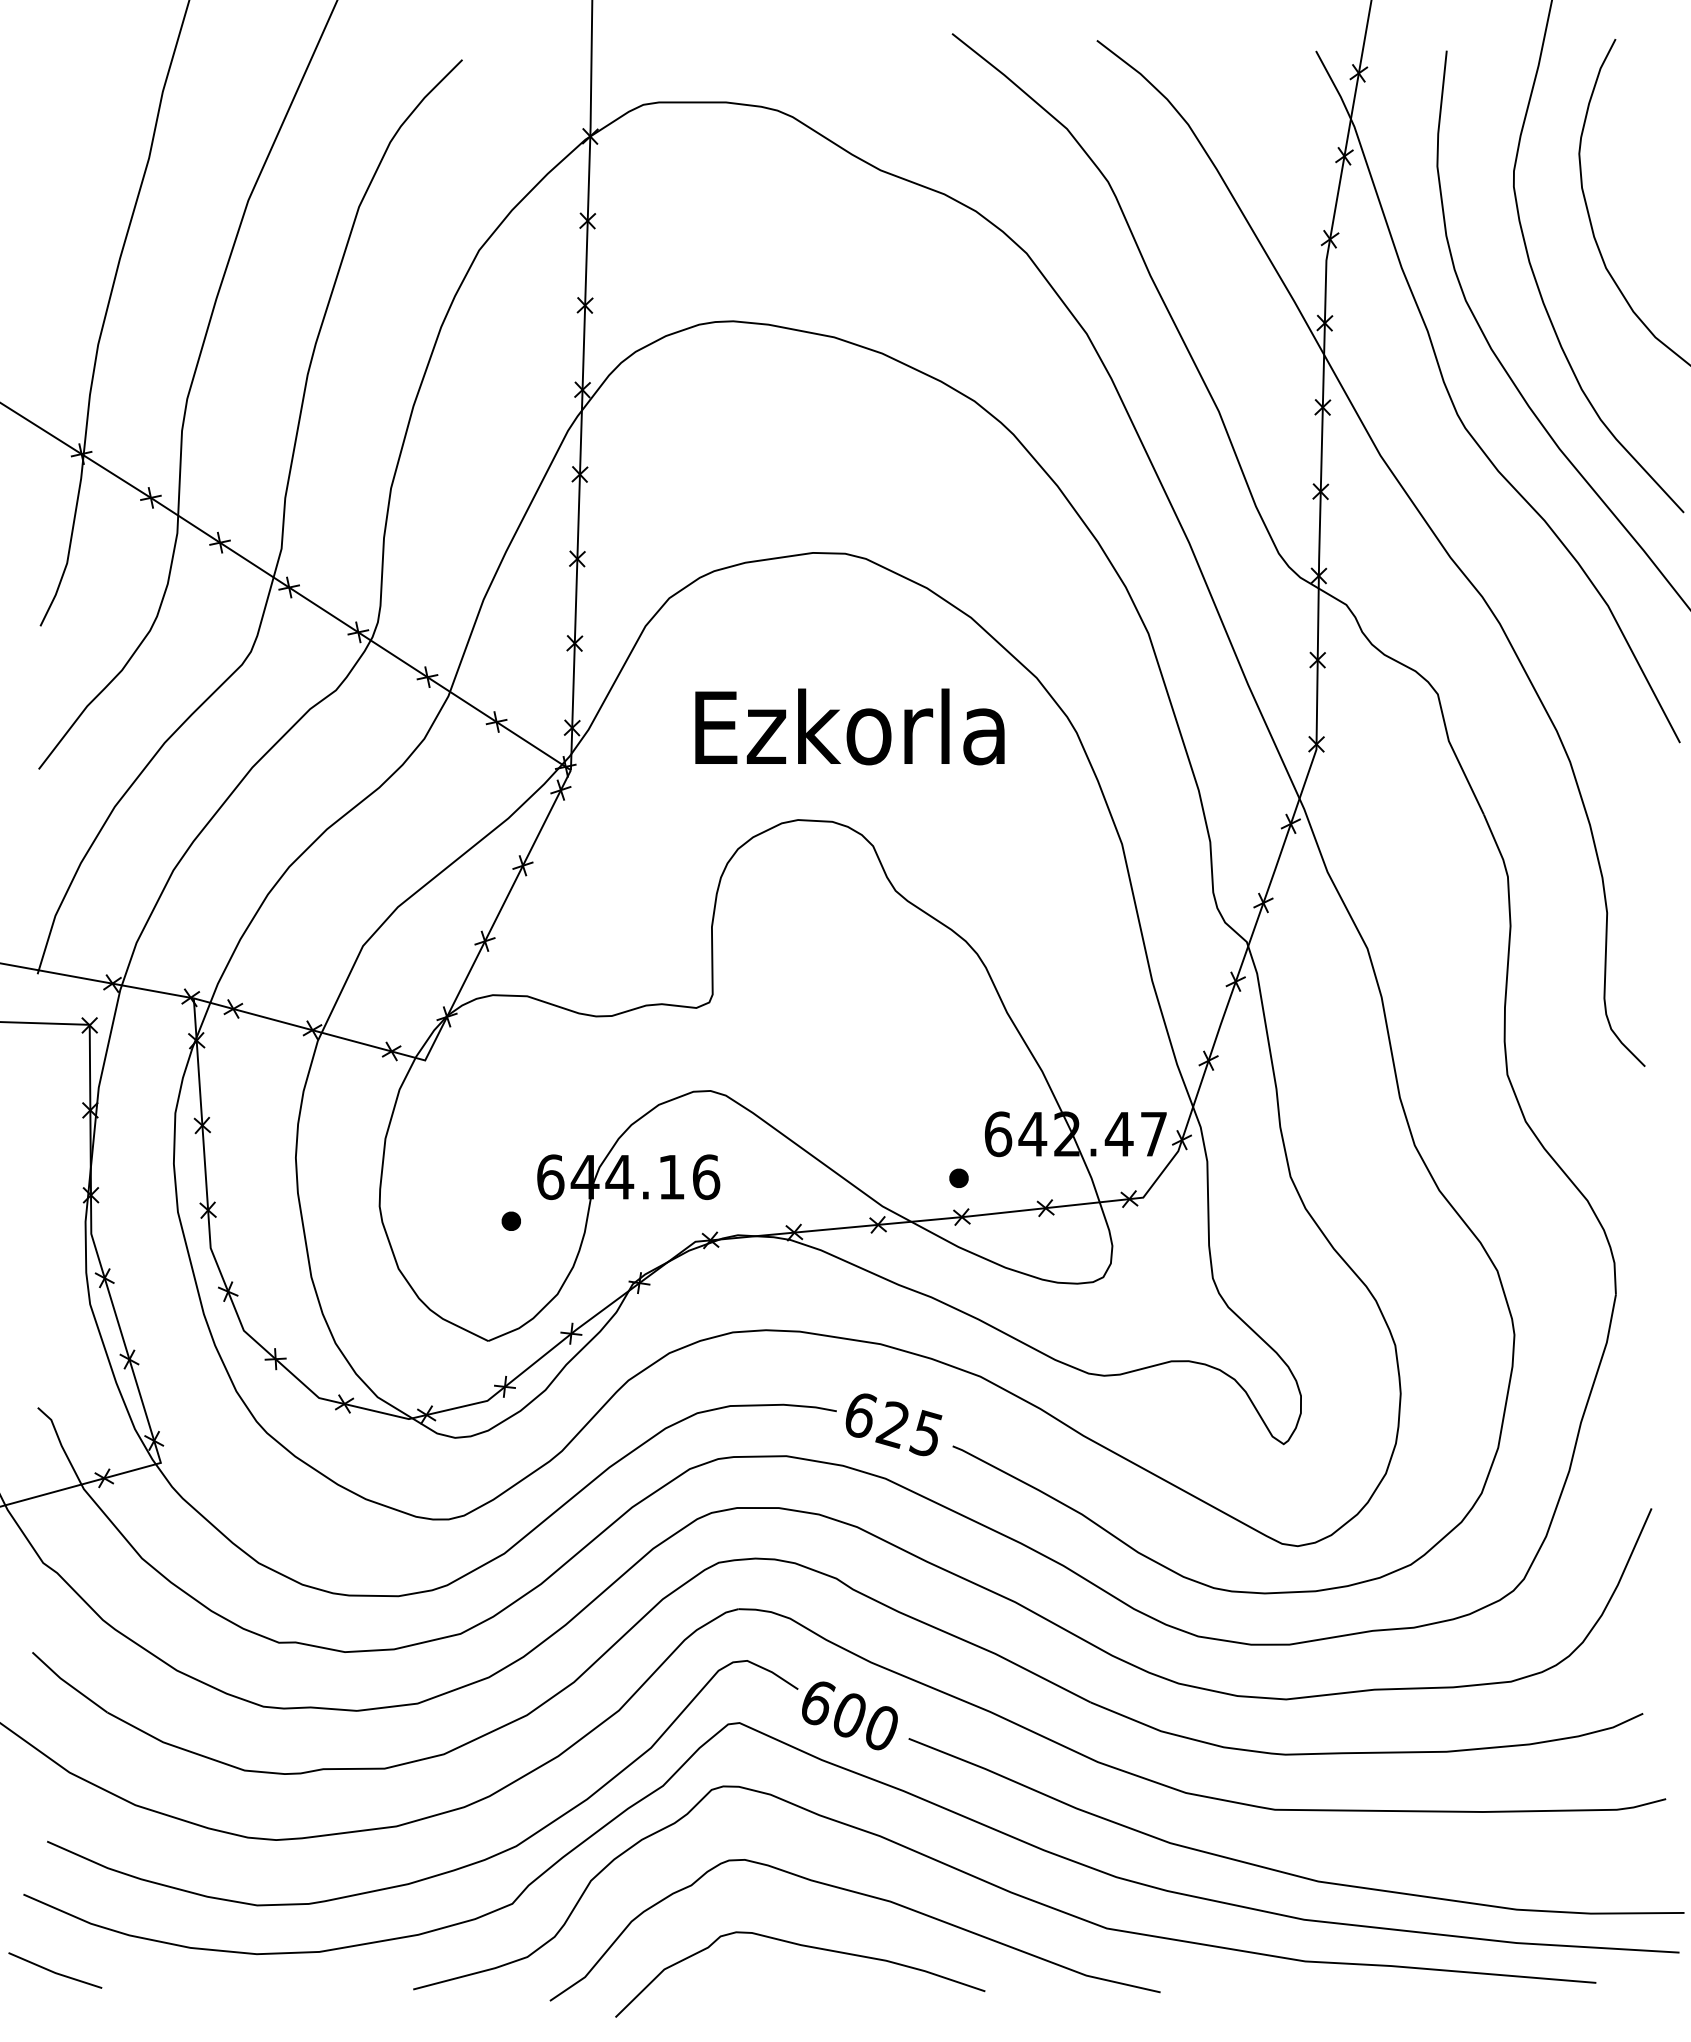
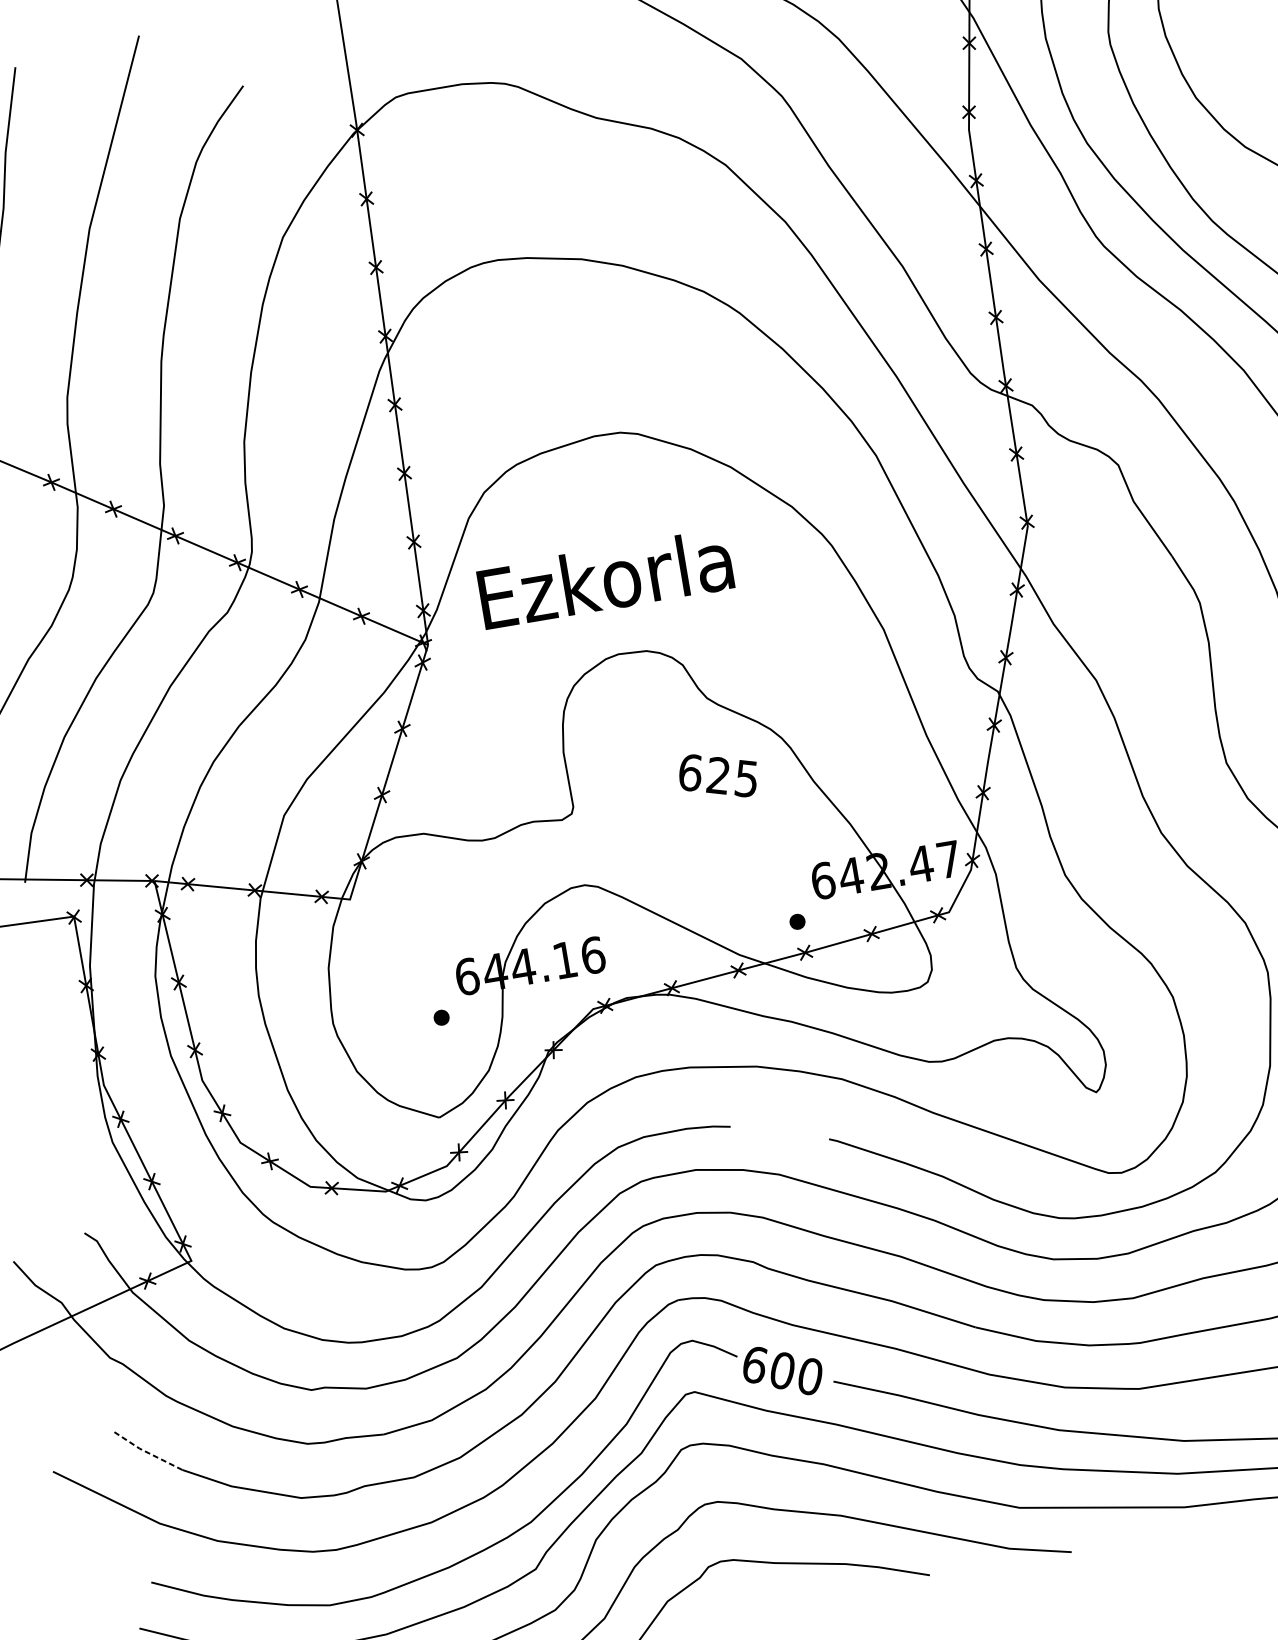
text: (849, 726) -> (605, 578), moved
text: (893, 1424) -> (718, 775), moved
line: (67, 1683) -> (146, 1451), solid -> dashed

